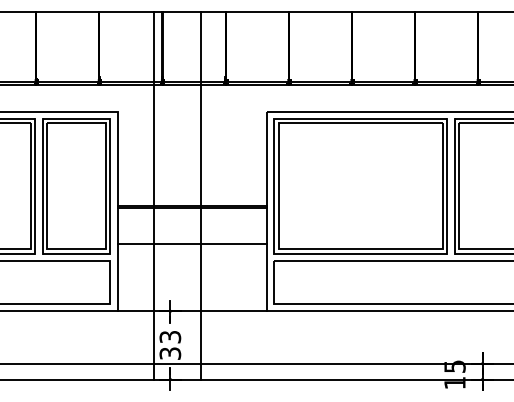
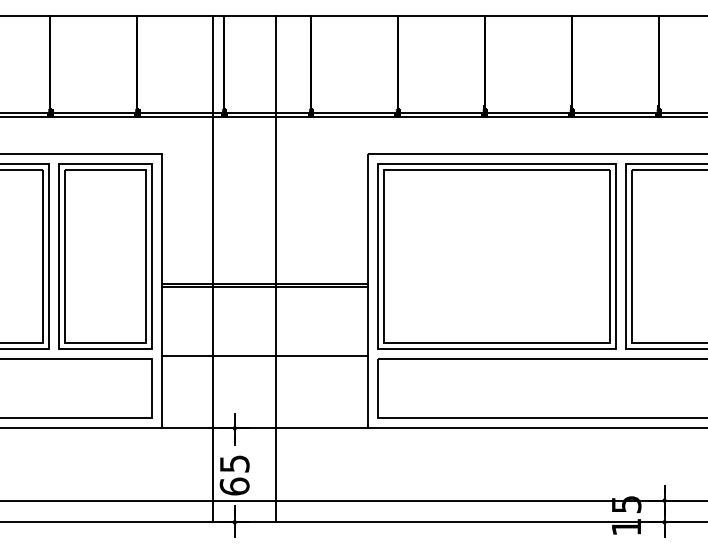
line: (192, 243) -> (265, 355), moved
text: (170, 345) -> (234, 475), 33 -> 65

